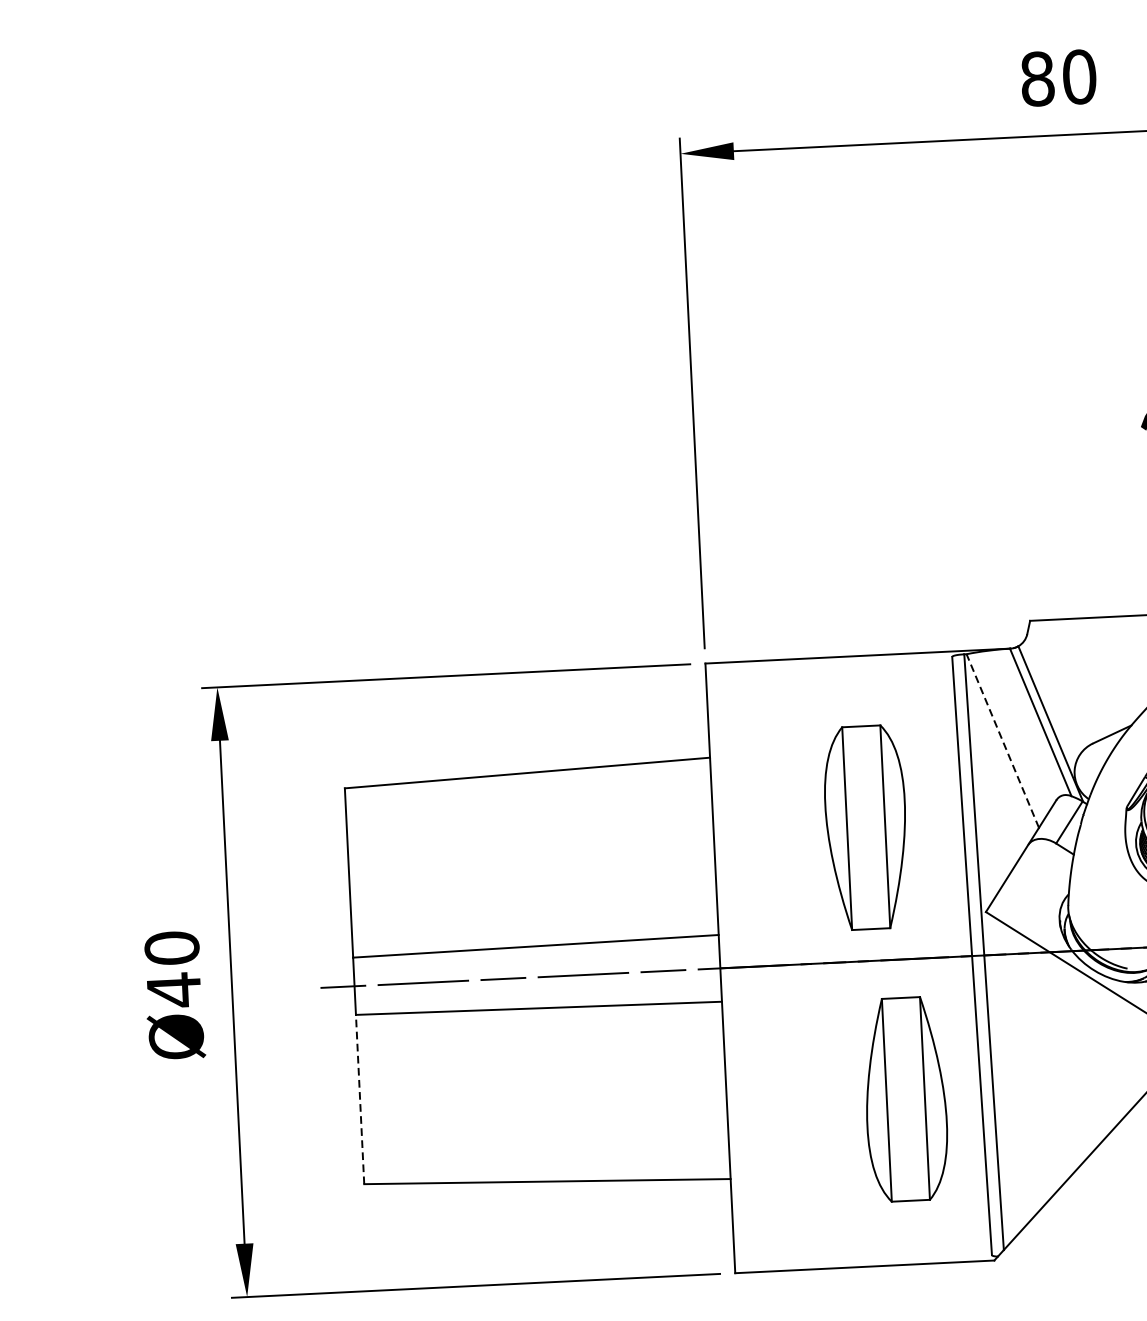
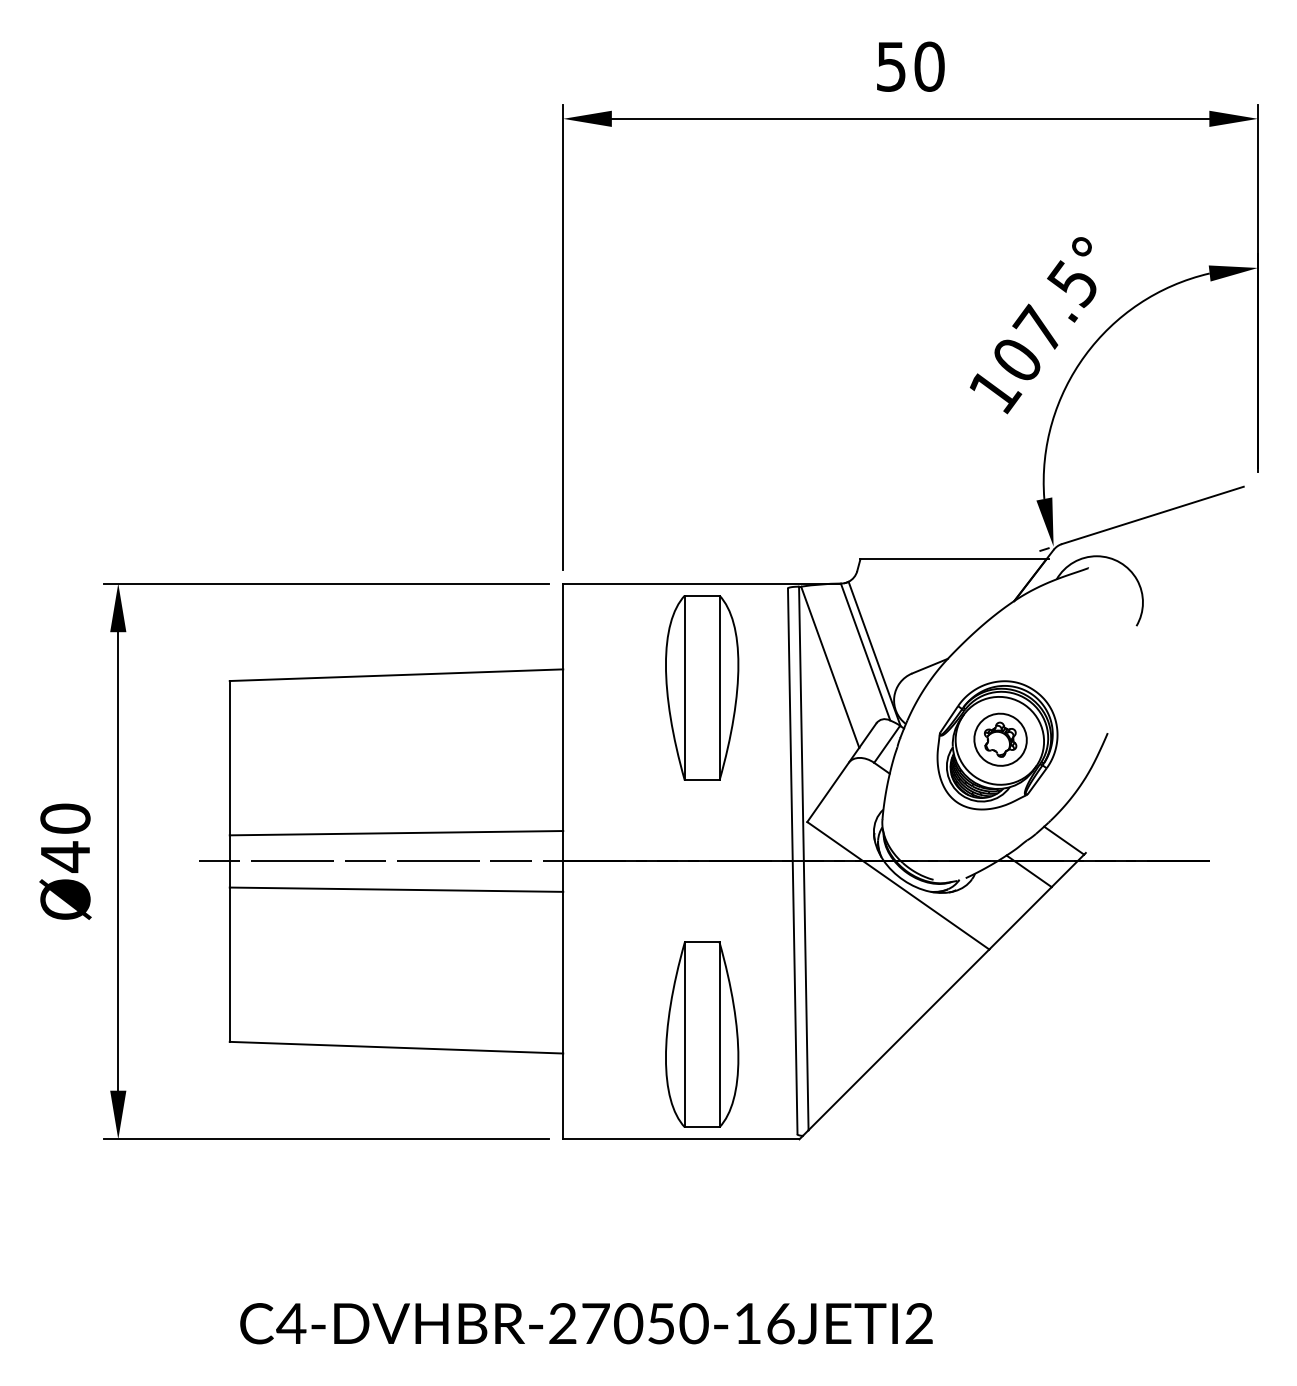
text: (1037, 78) -> (891, 66), 80 -> 50
line: (1003, 741) -> (830, 667), dashed -> solid
part: (866, 827) -> (702, 687), moved
part: (906, 1098) -> (702, 1034), moved
line: (359, 1099) -> (229, 964), dashed -> solid

